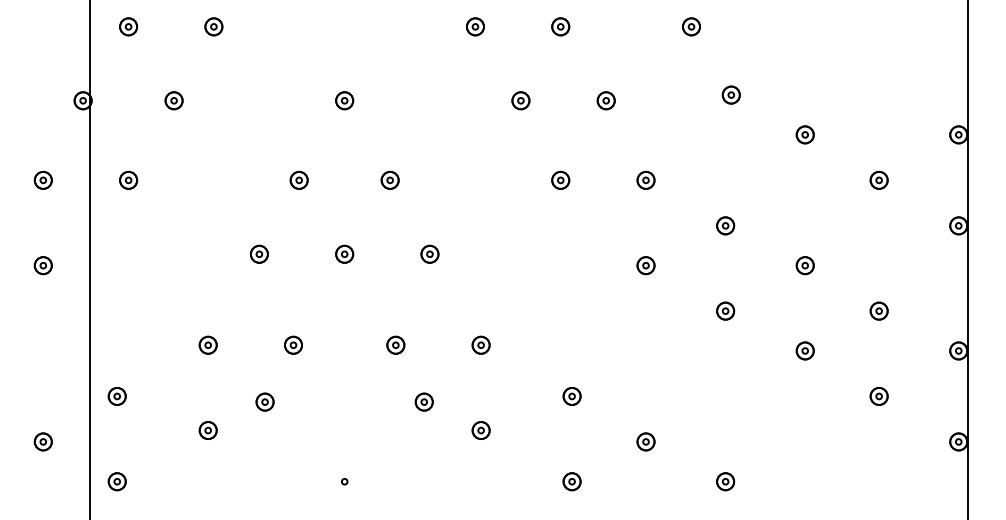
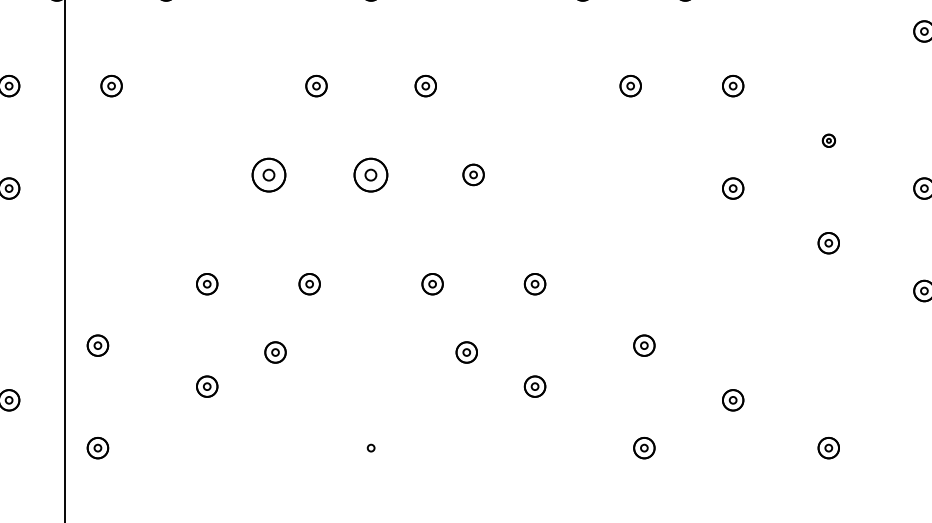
part: (725, 225) -> (828, 140), size x0.6
part: (258, 253) -> (267, 173), size x1.6
part: (344, 253) -> (370, 173), size x1.6

